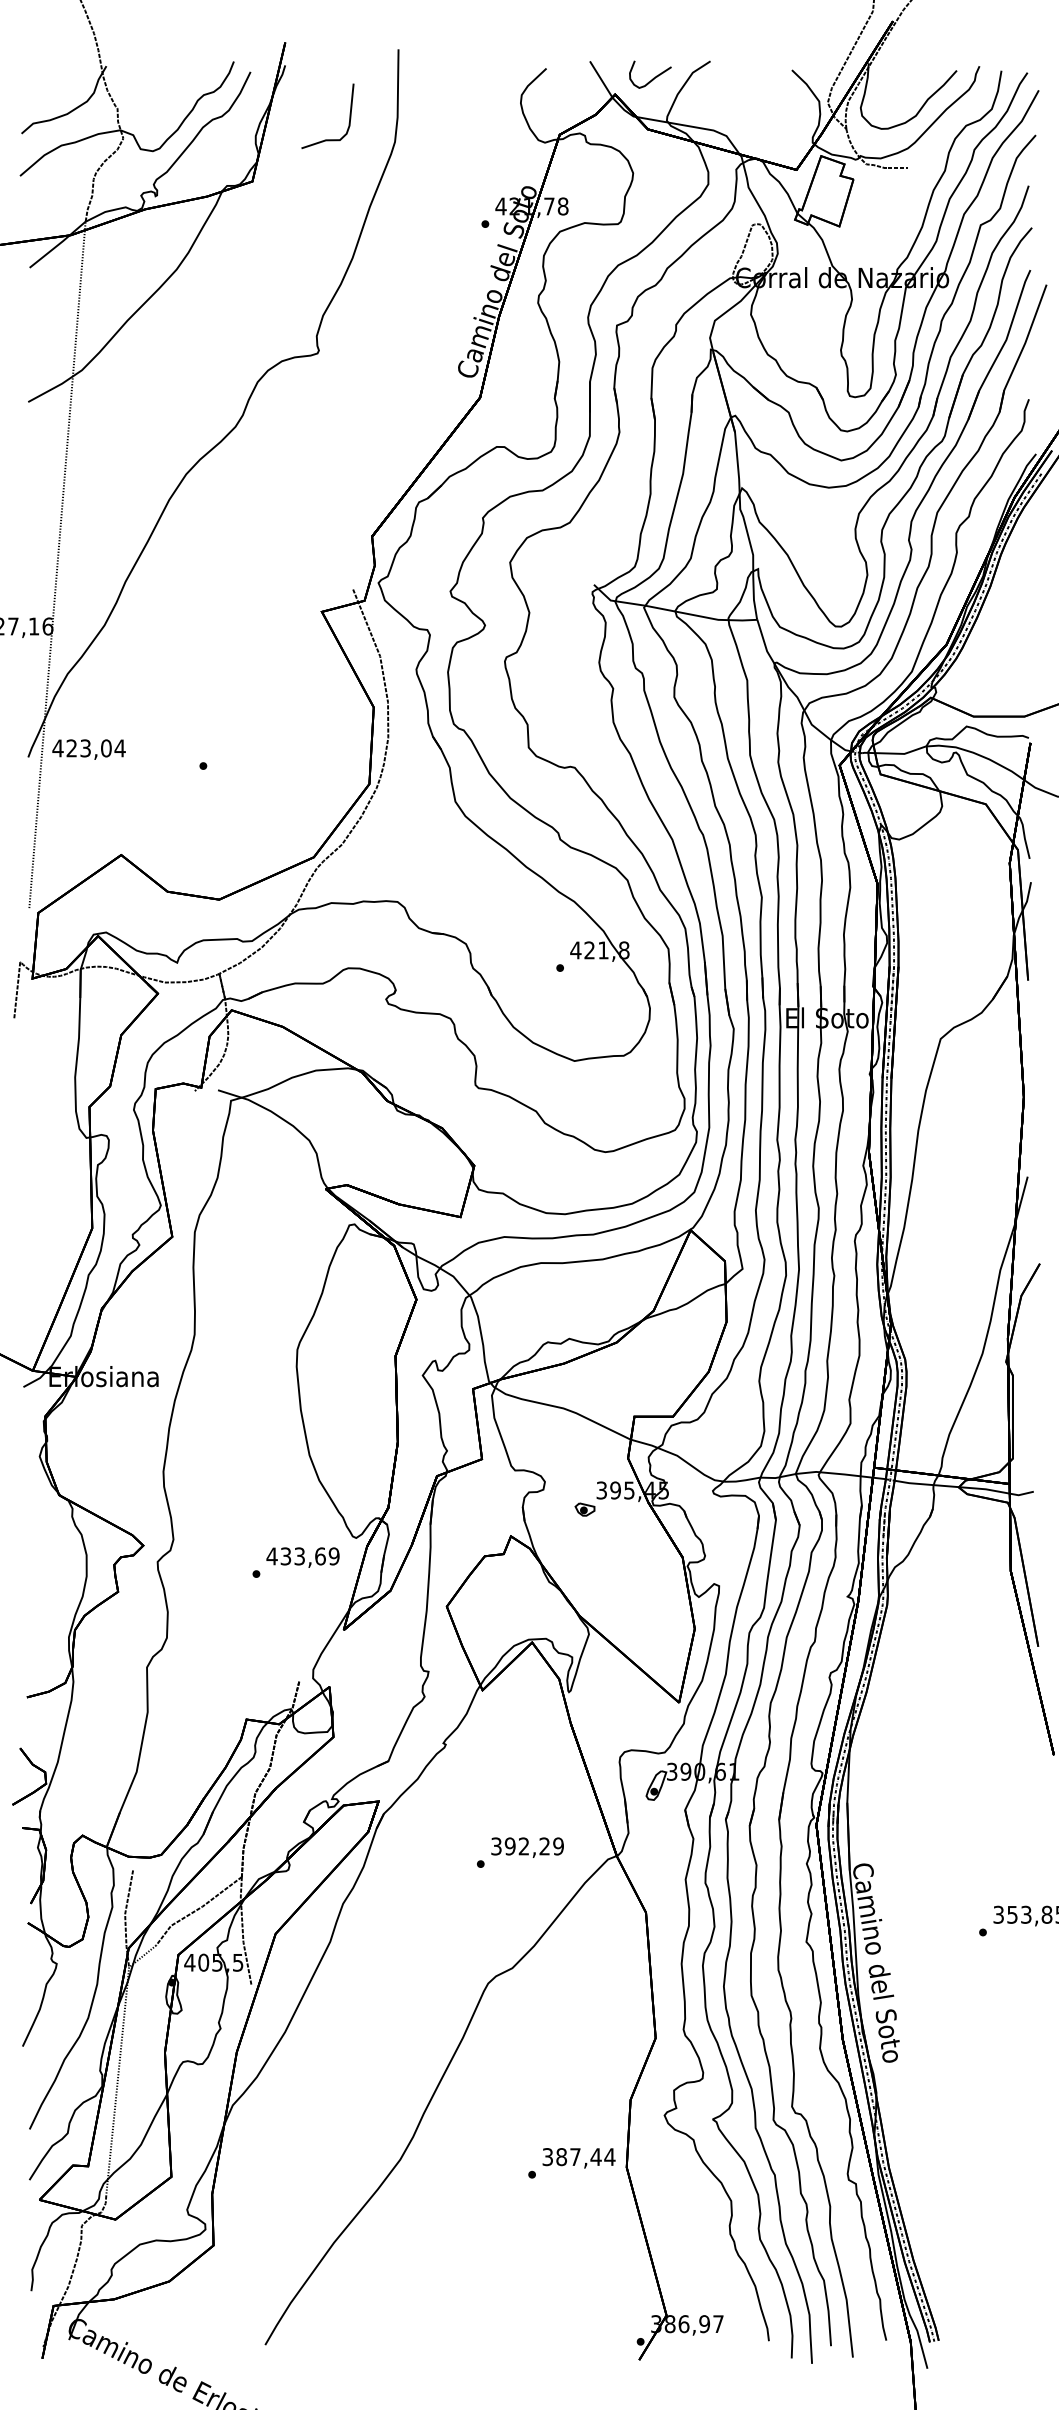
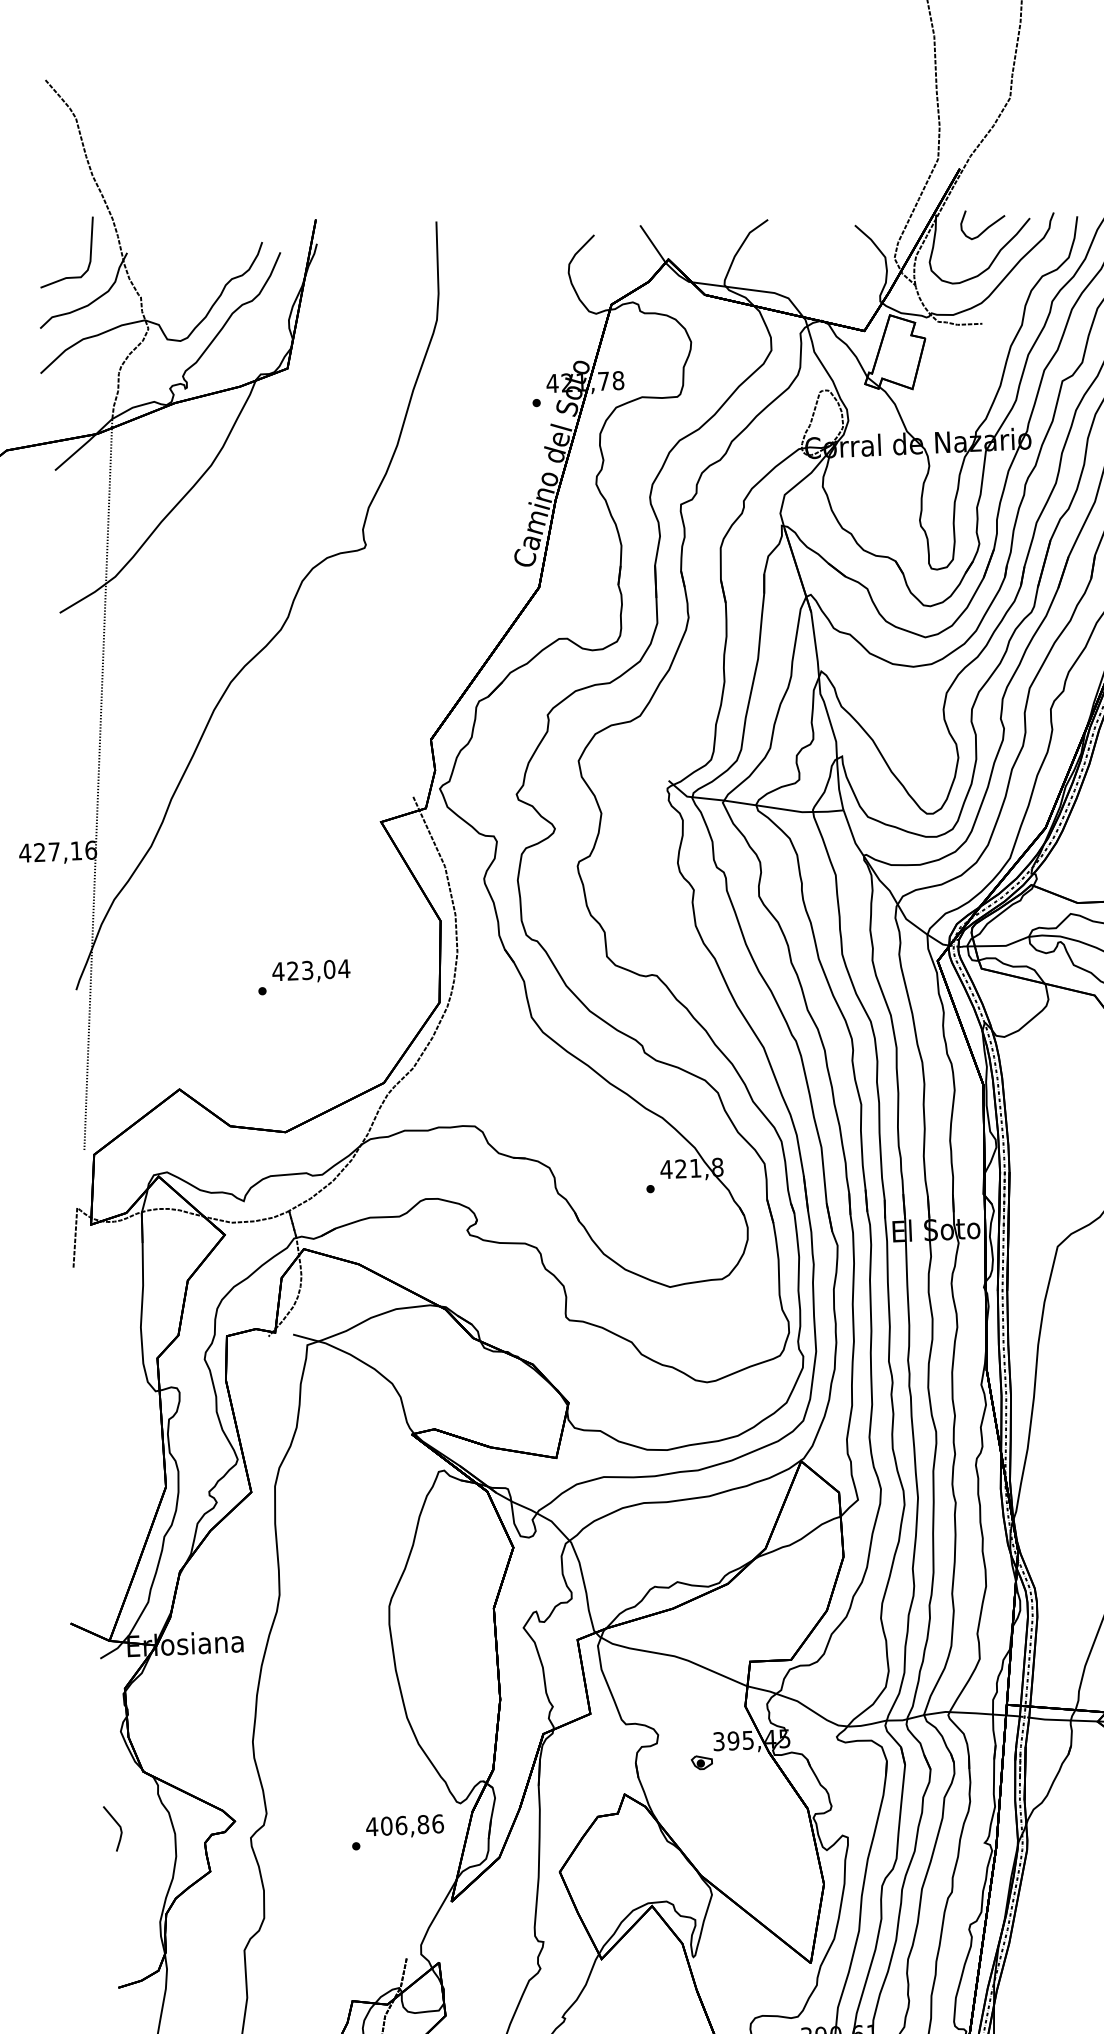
curve: (653, 77) -> (986, 227), moved
curve: (349, 115) -> (89, 250), moved
text: (88, 749) -> (310, 971), moved
line: (33, 1545) -> (118, 1826), added
text: (309, 1556) -> (411, 1825), 433,69 -> 406,86

